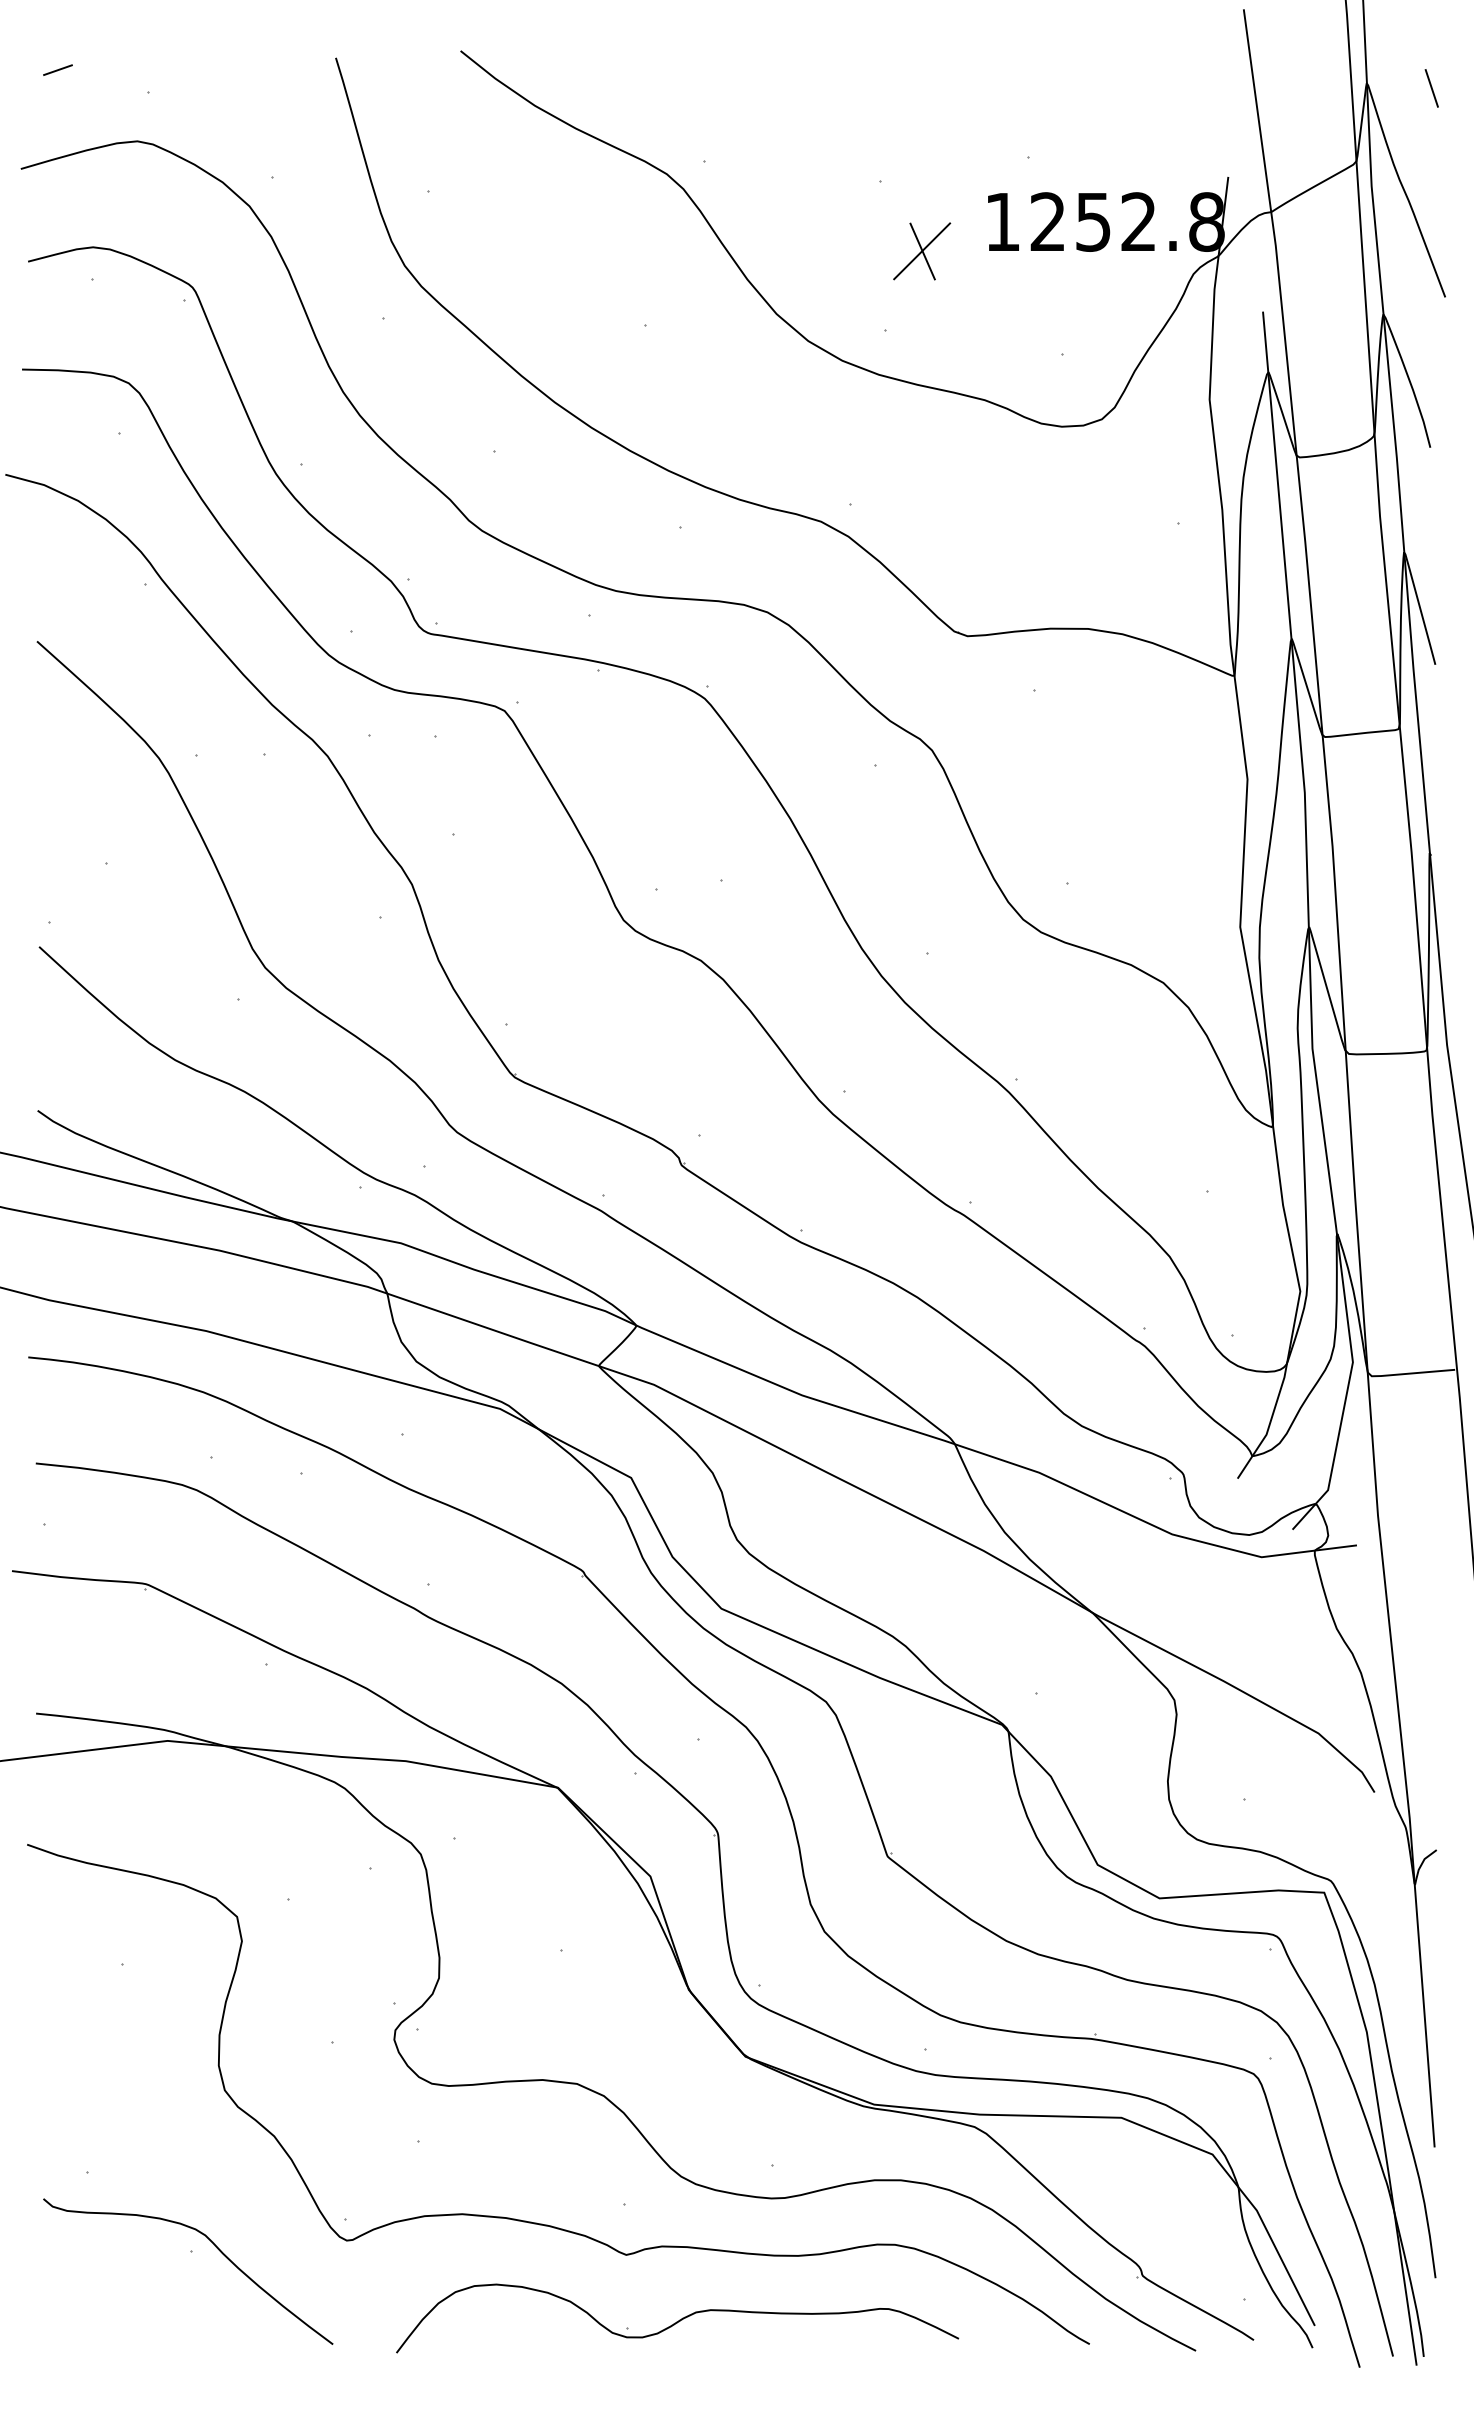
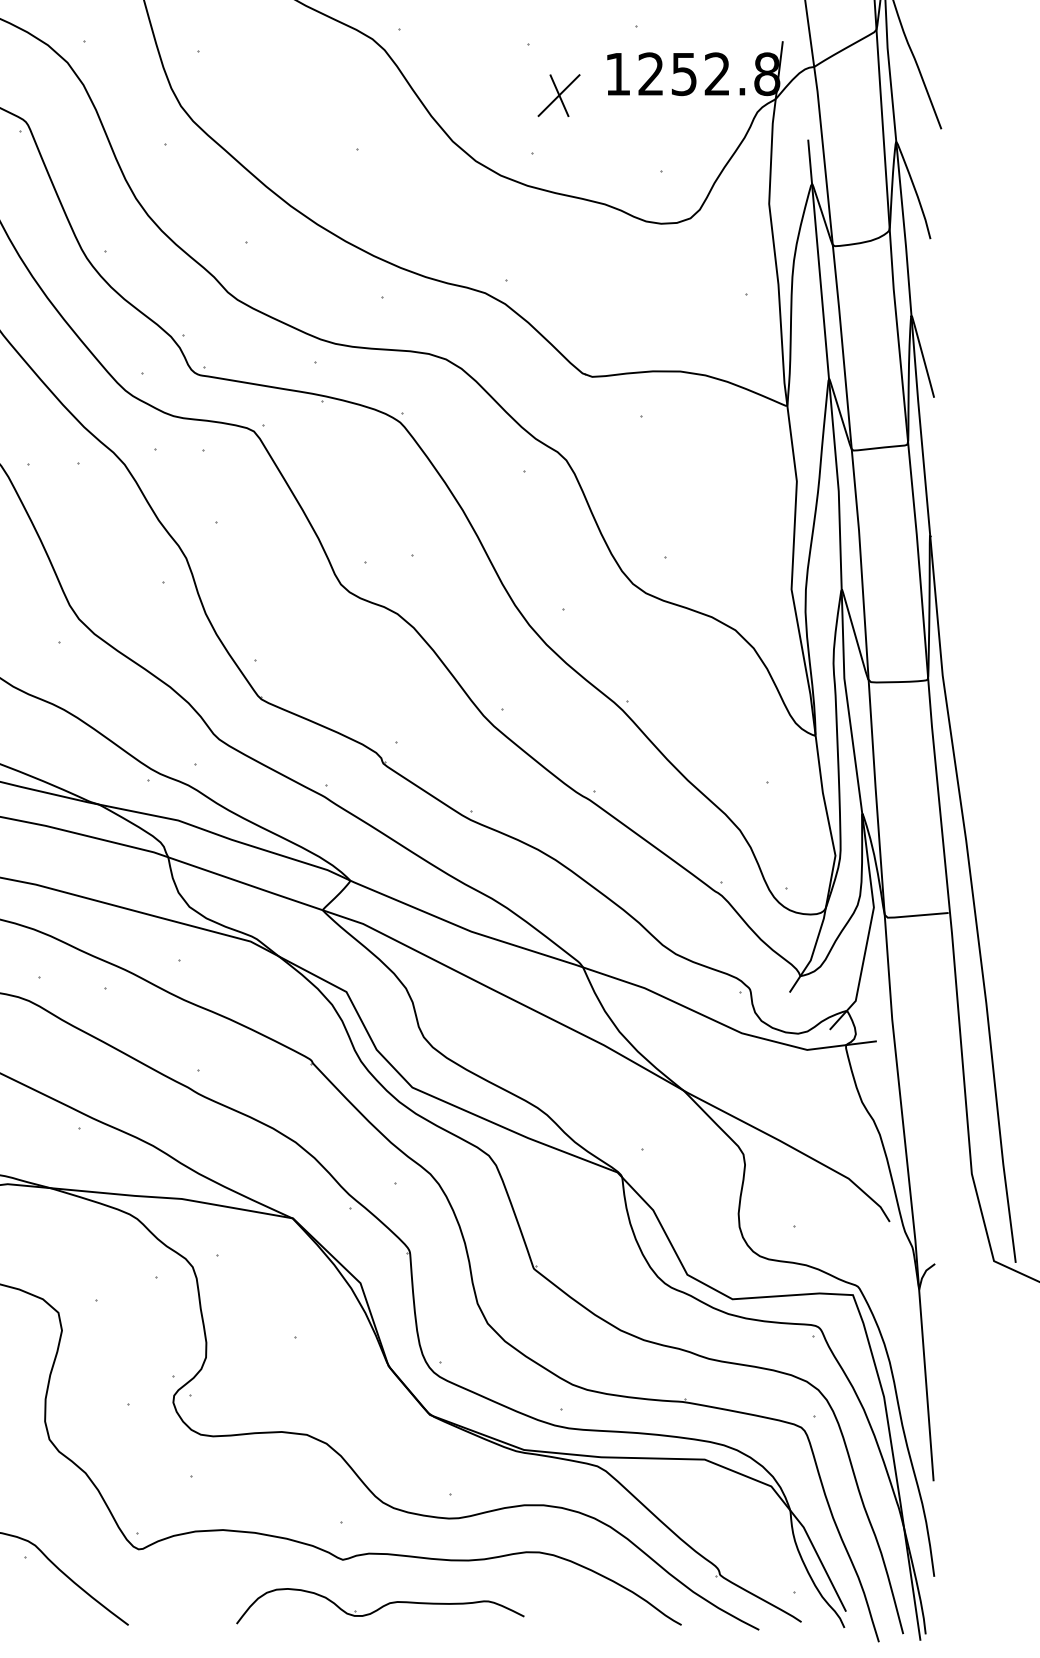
part: (677, 2318) -> (380, 1606), size x0.7

